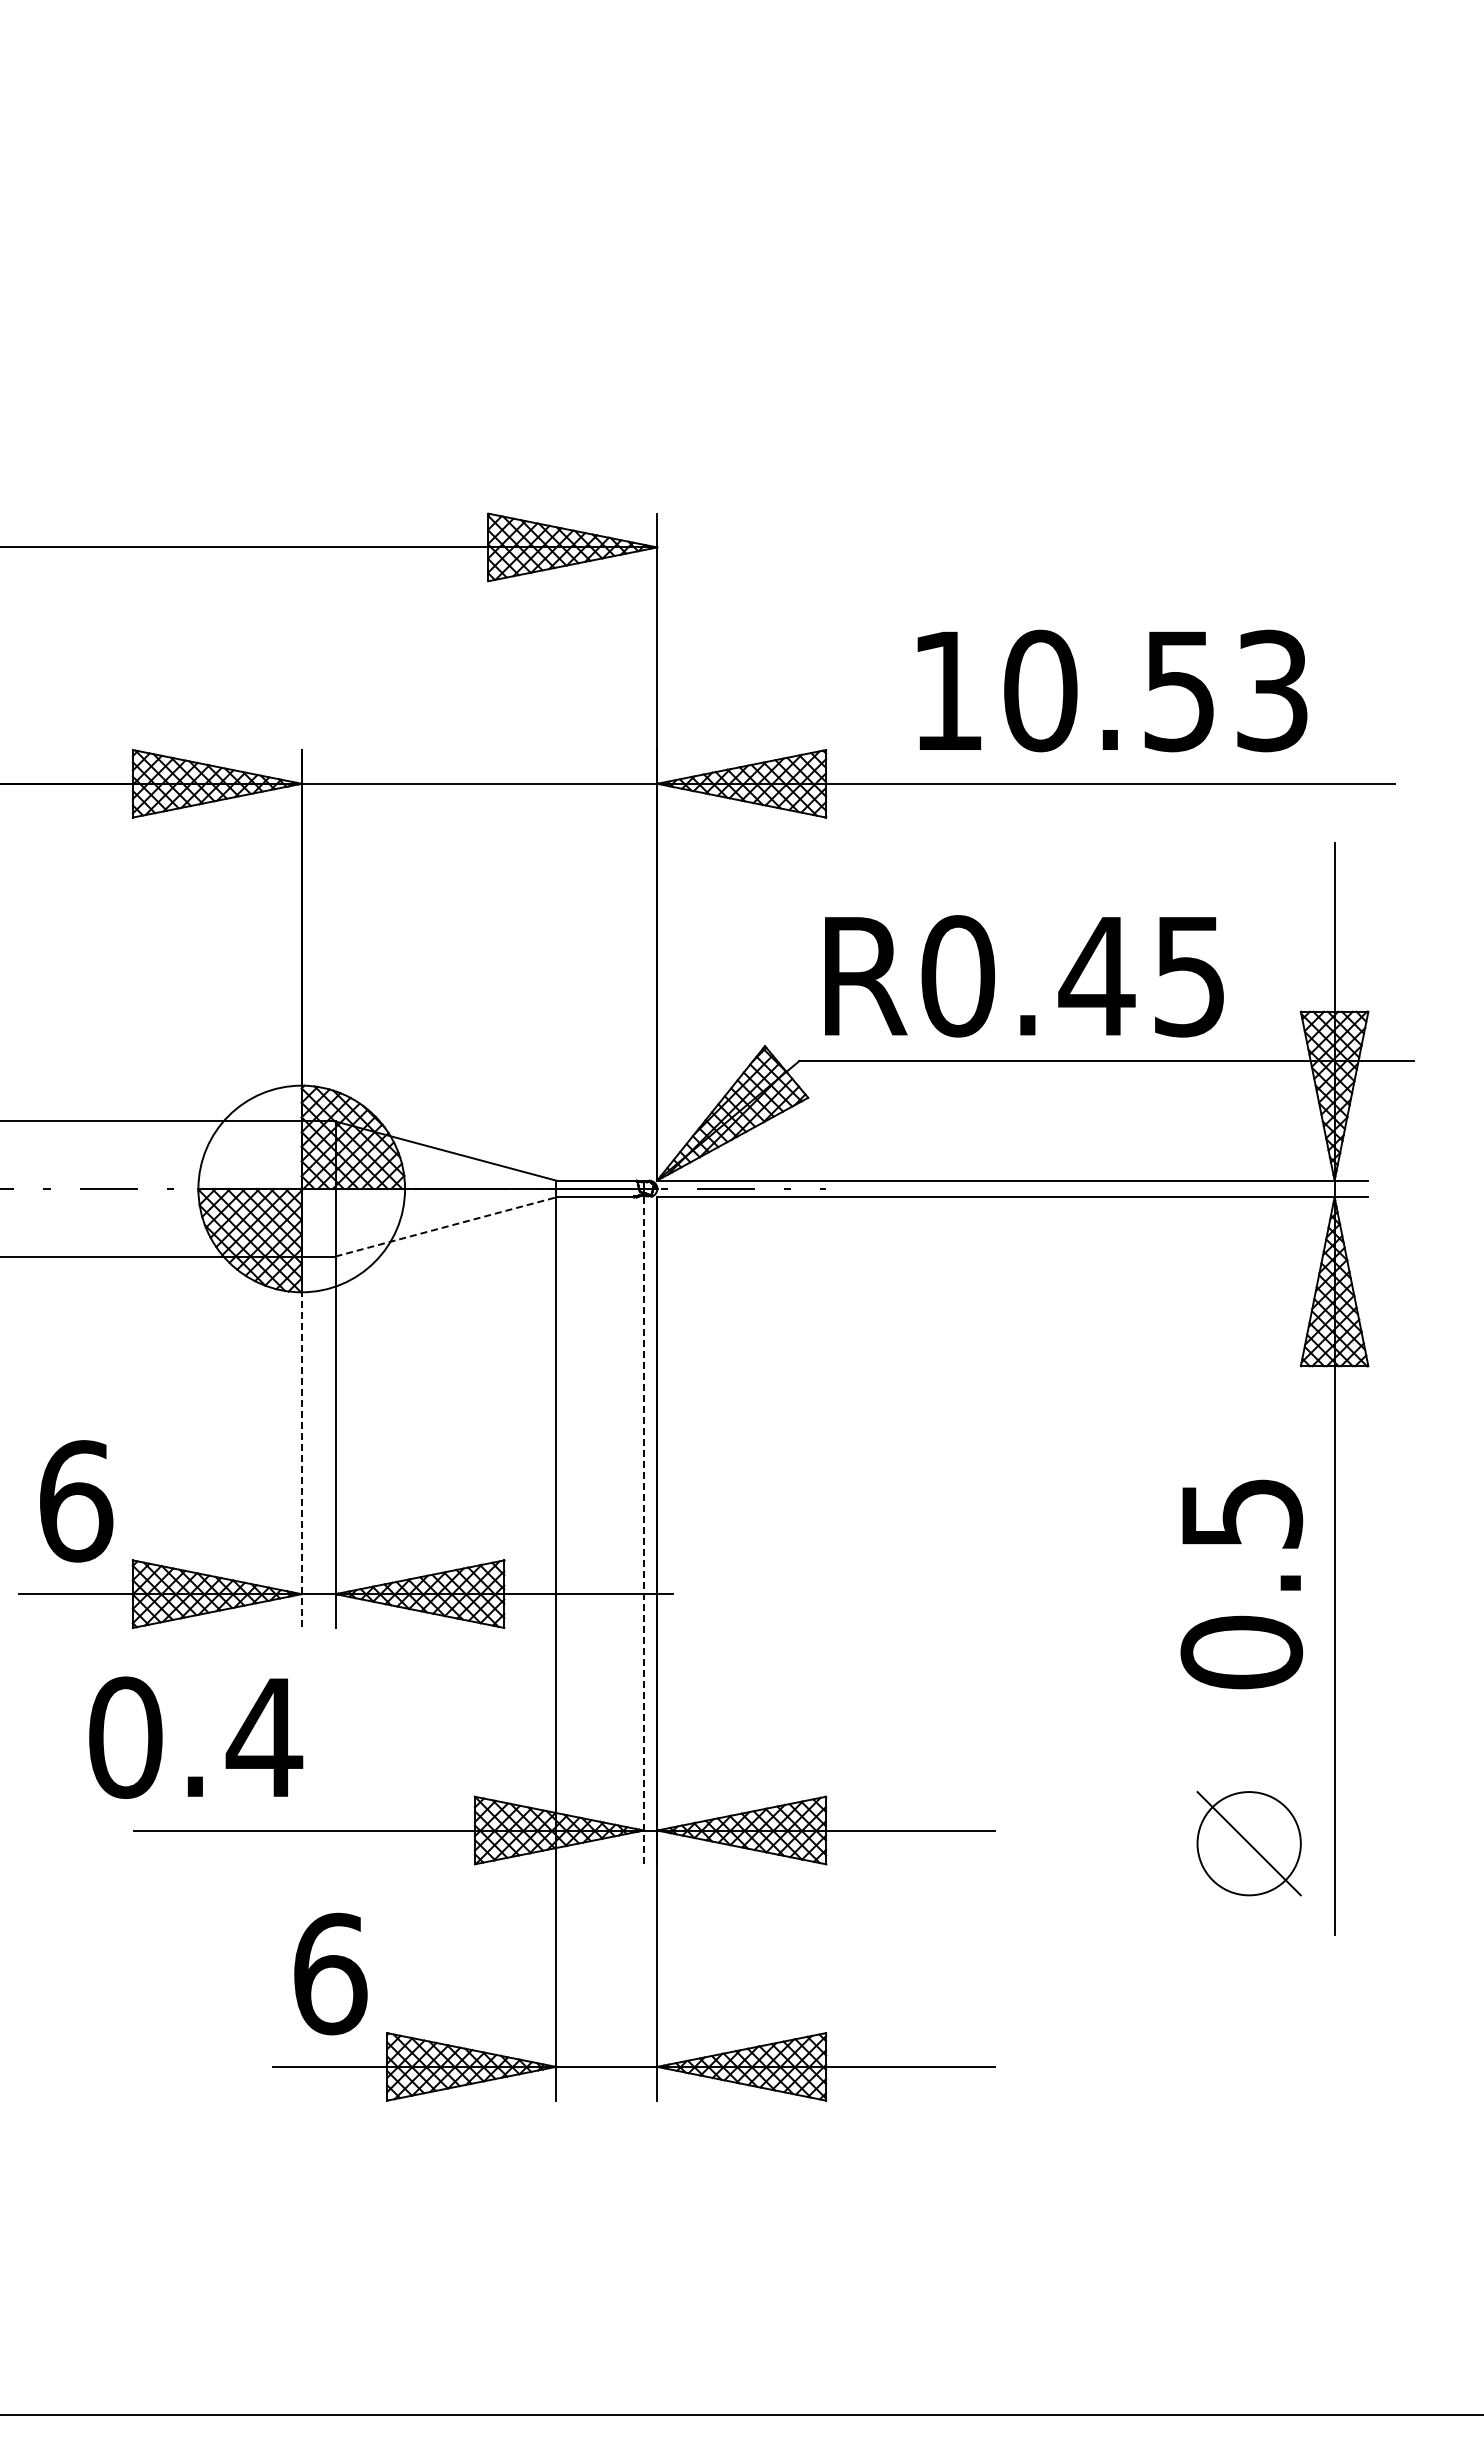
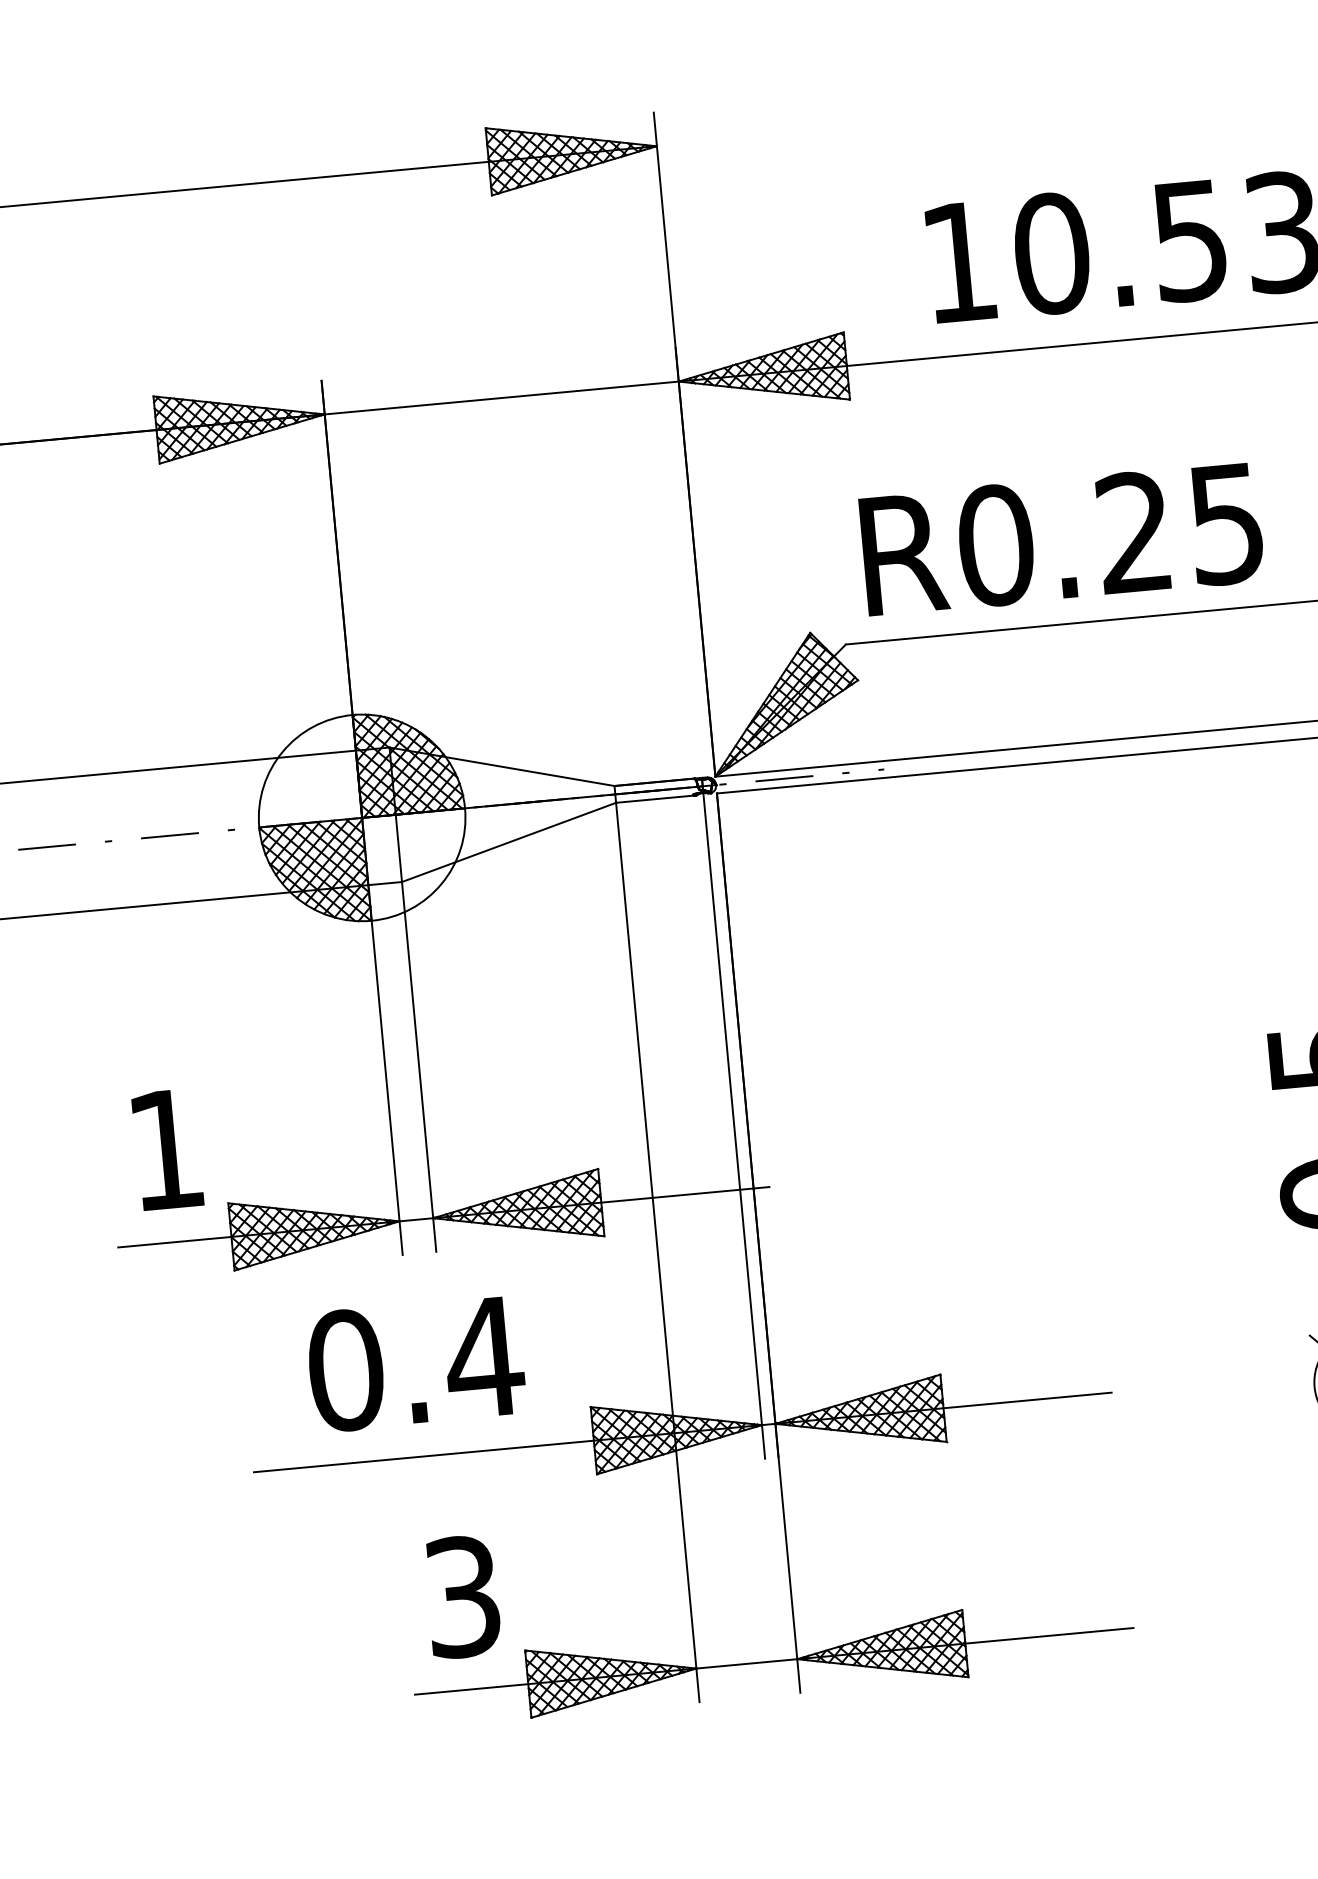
text: (1096, 975) -> (1133, 531), R0.45 -> R0.25
line: (446, 1226) -> (509, 841), dashed -> solid
line: (301, 1442) -> (385, 1070), dashed -> solid
text: (76, 1501) -> (166, 1149), 6 -> 1
line: (643, 1531) -> (734, 1127), dashed -> solid
text: (196, 1737) -> (416, 1363), moved
text: (330, 1973) -> (463, 1596), 6 -> 3

